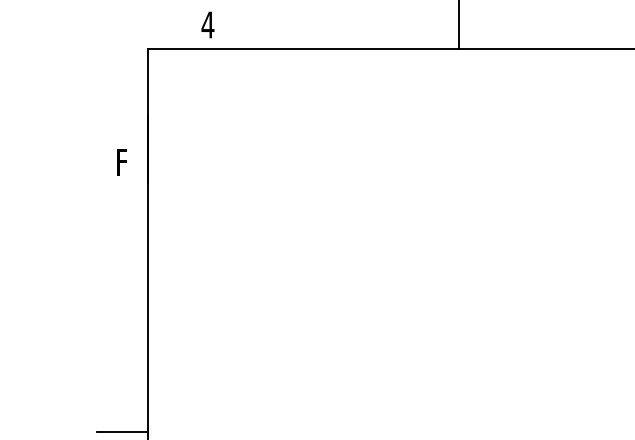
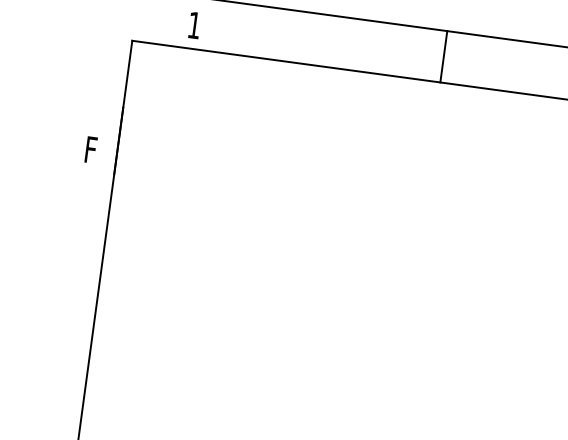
text: (207, 24) -> (194, 24), 4 -> 1
line: (122, 431) -> (55, 416), removed

